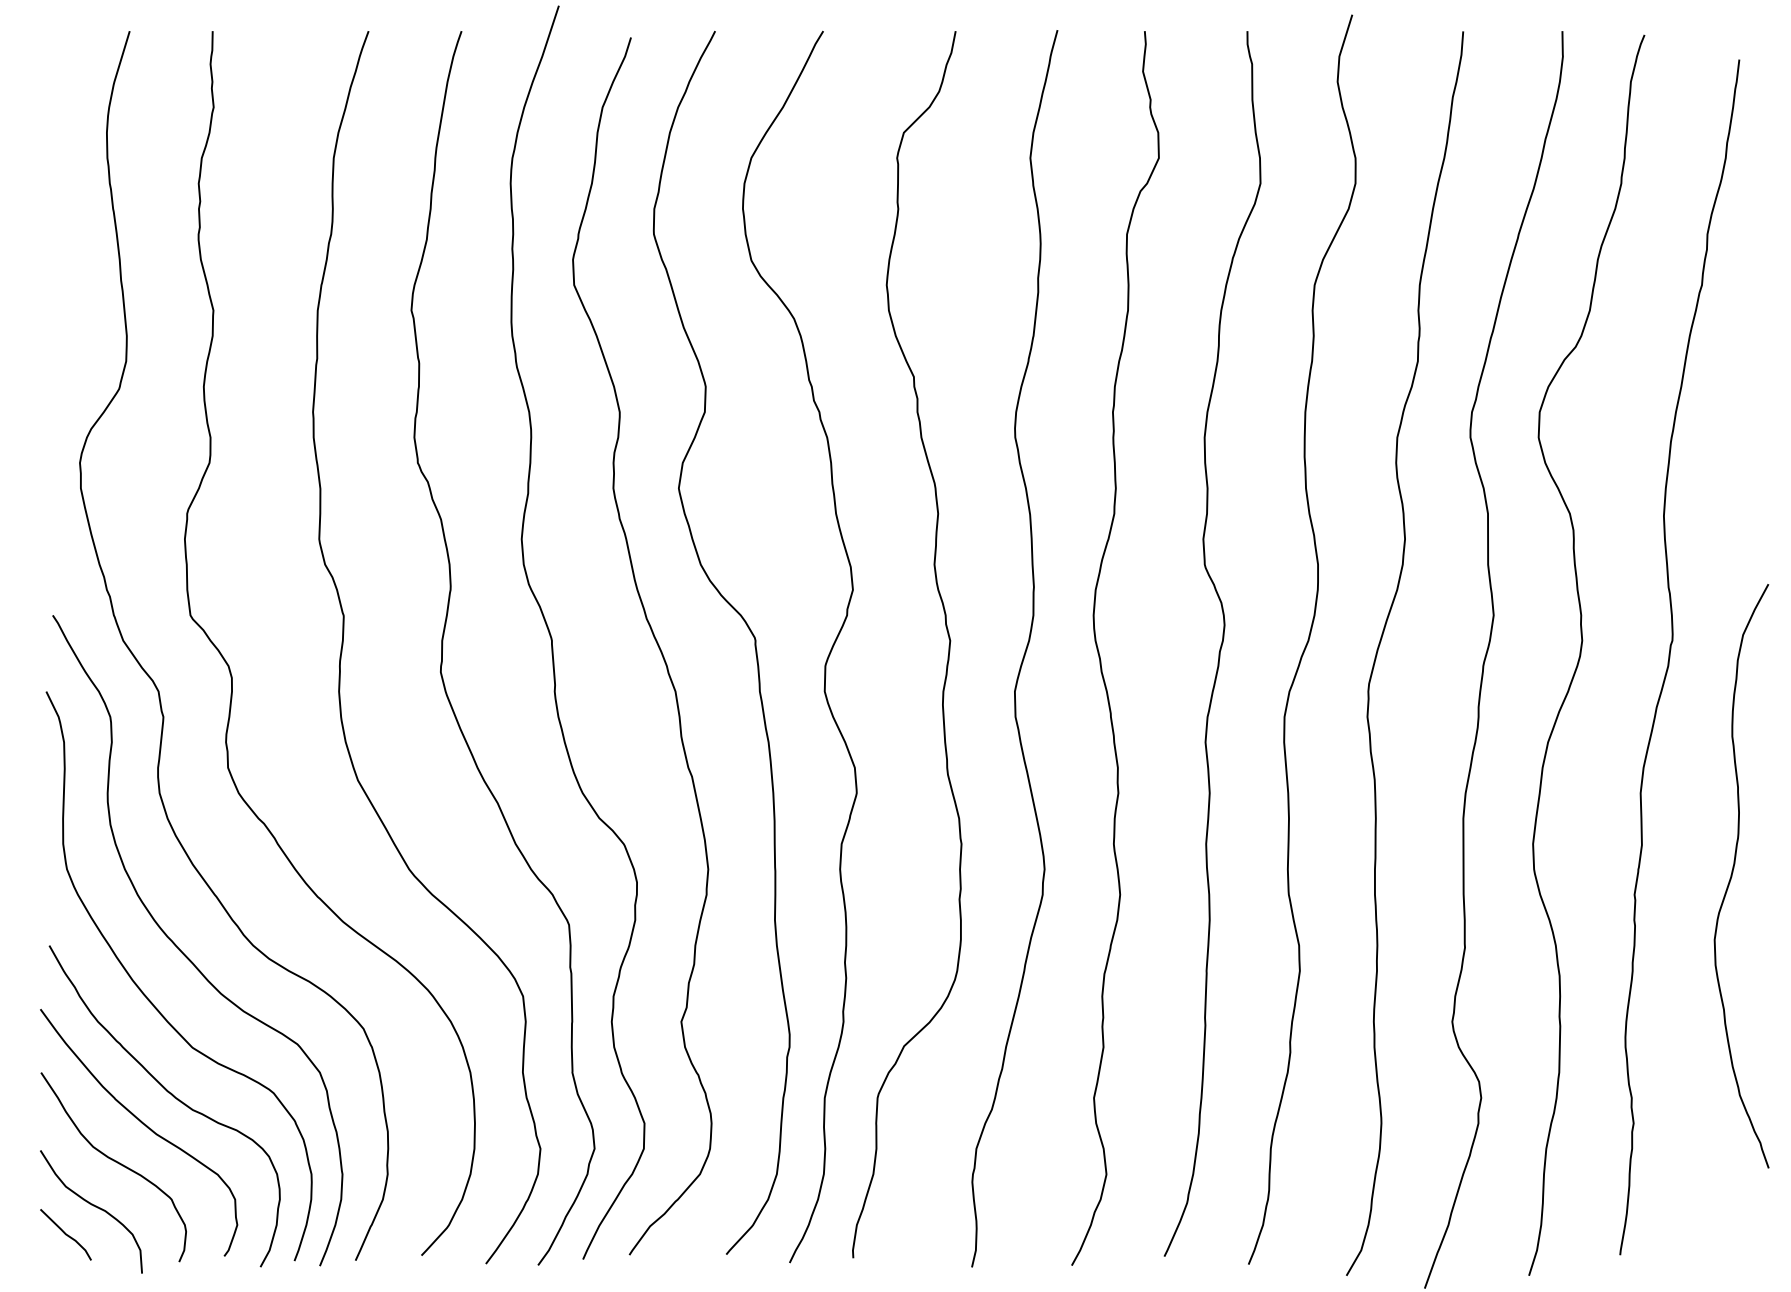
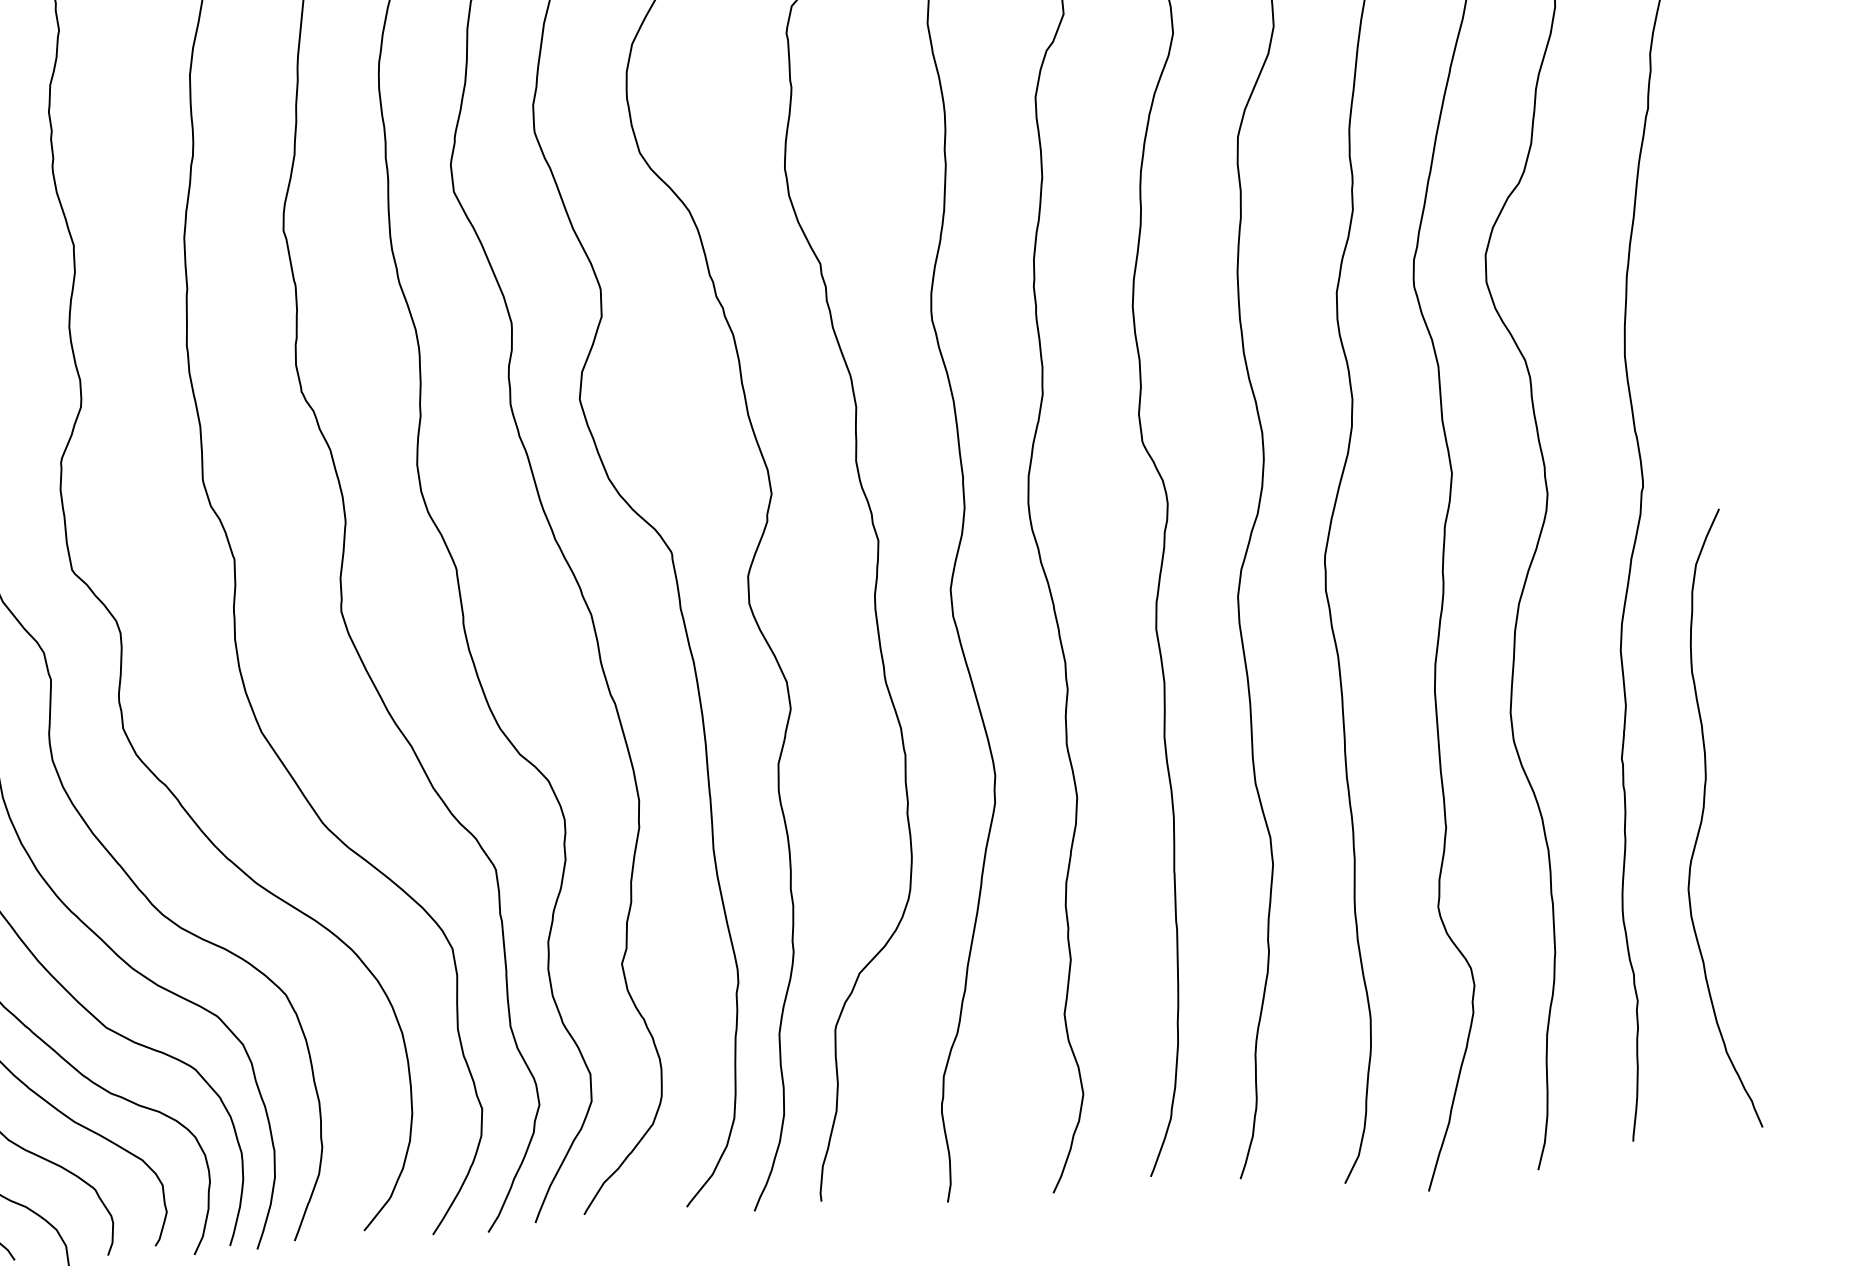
curve: (1733, 872) -> (1703, 816), moved

